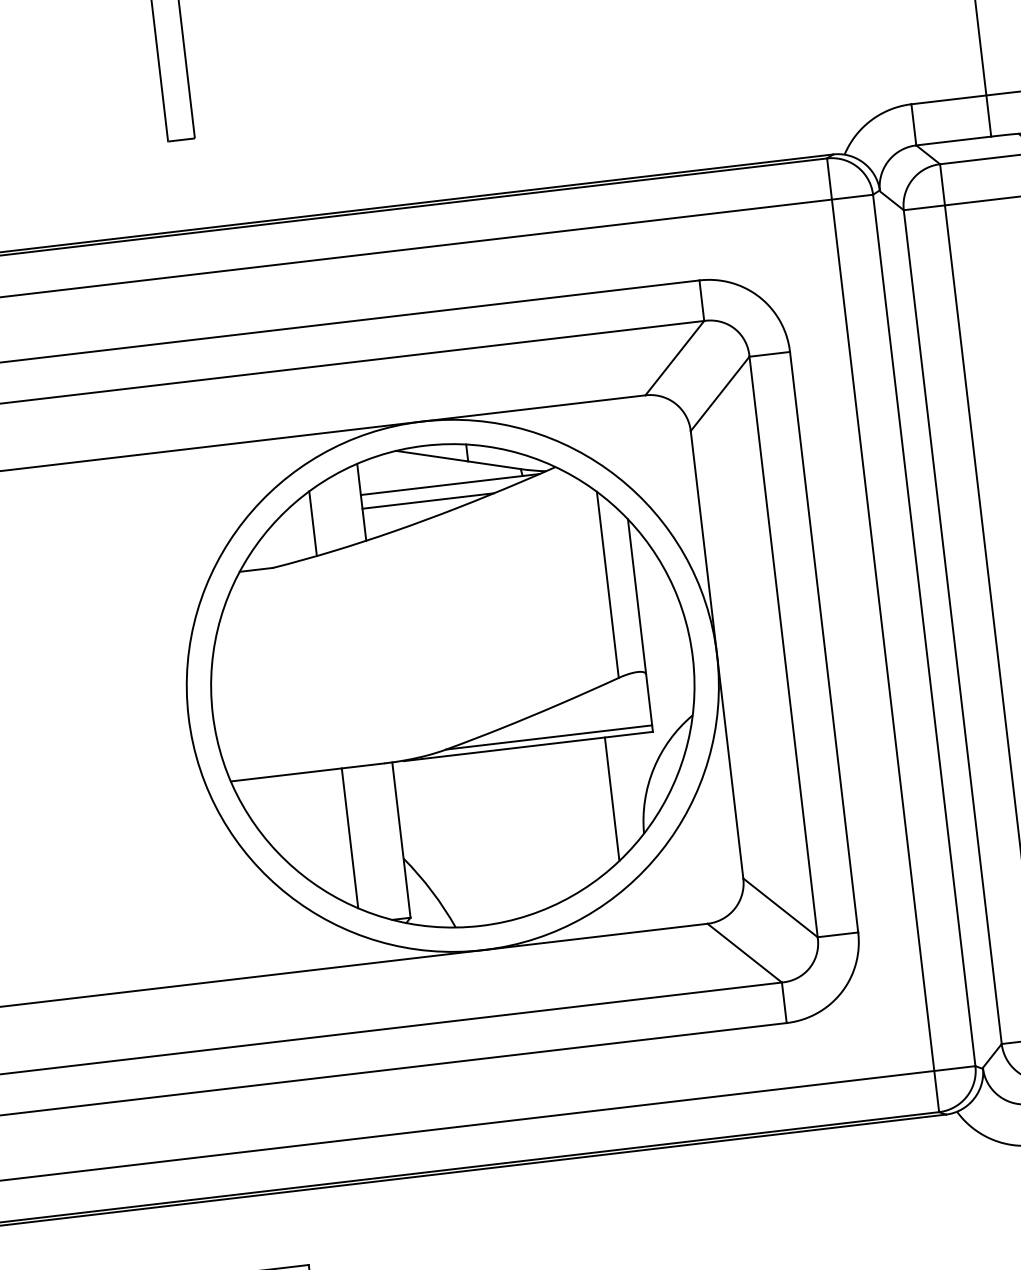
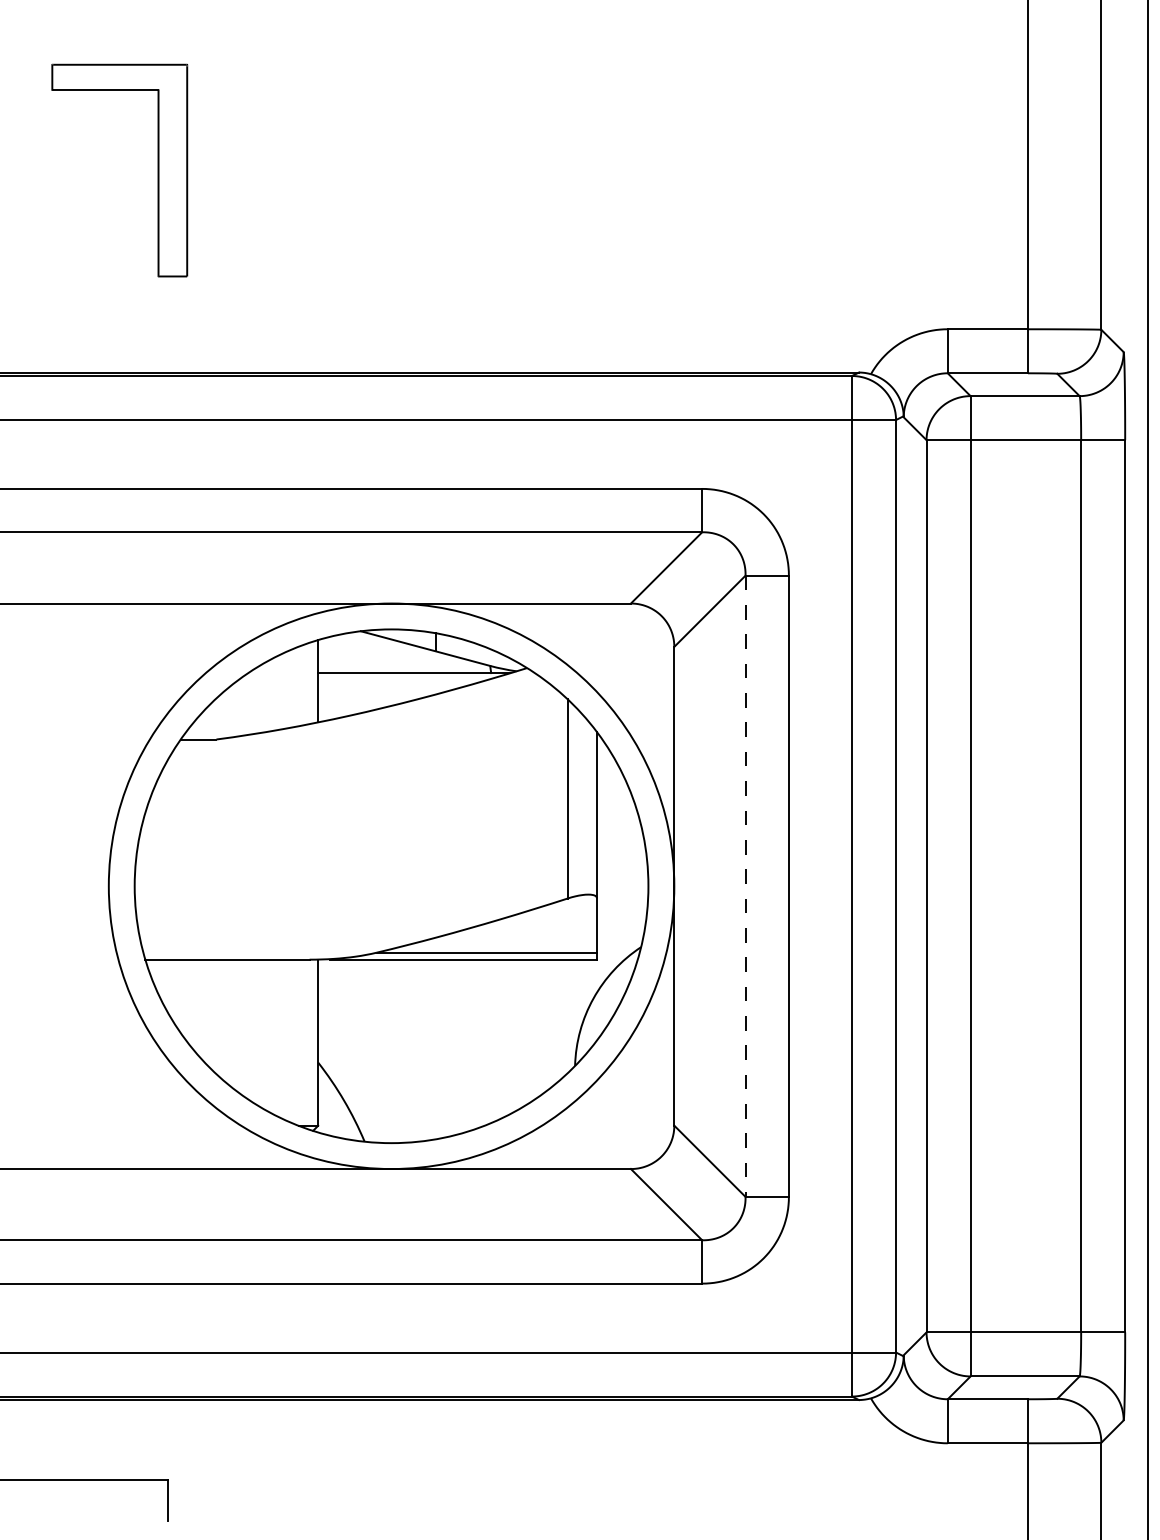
line: (428, 501) -> (388, 688), removed
line: (313, 523) -> (264, 697), removed
line: (783, 647) -> (745, 886), solid -> dashed
line: (611, 799) -> (545, 1025), removed
line: (350, 838) -> (264, 1034), removed

